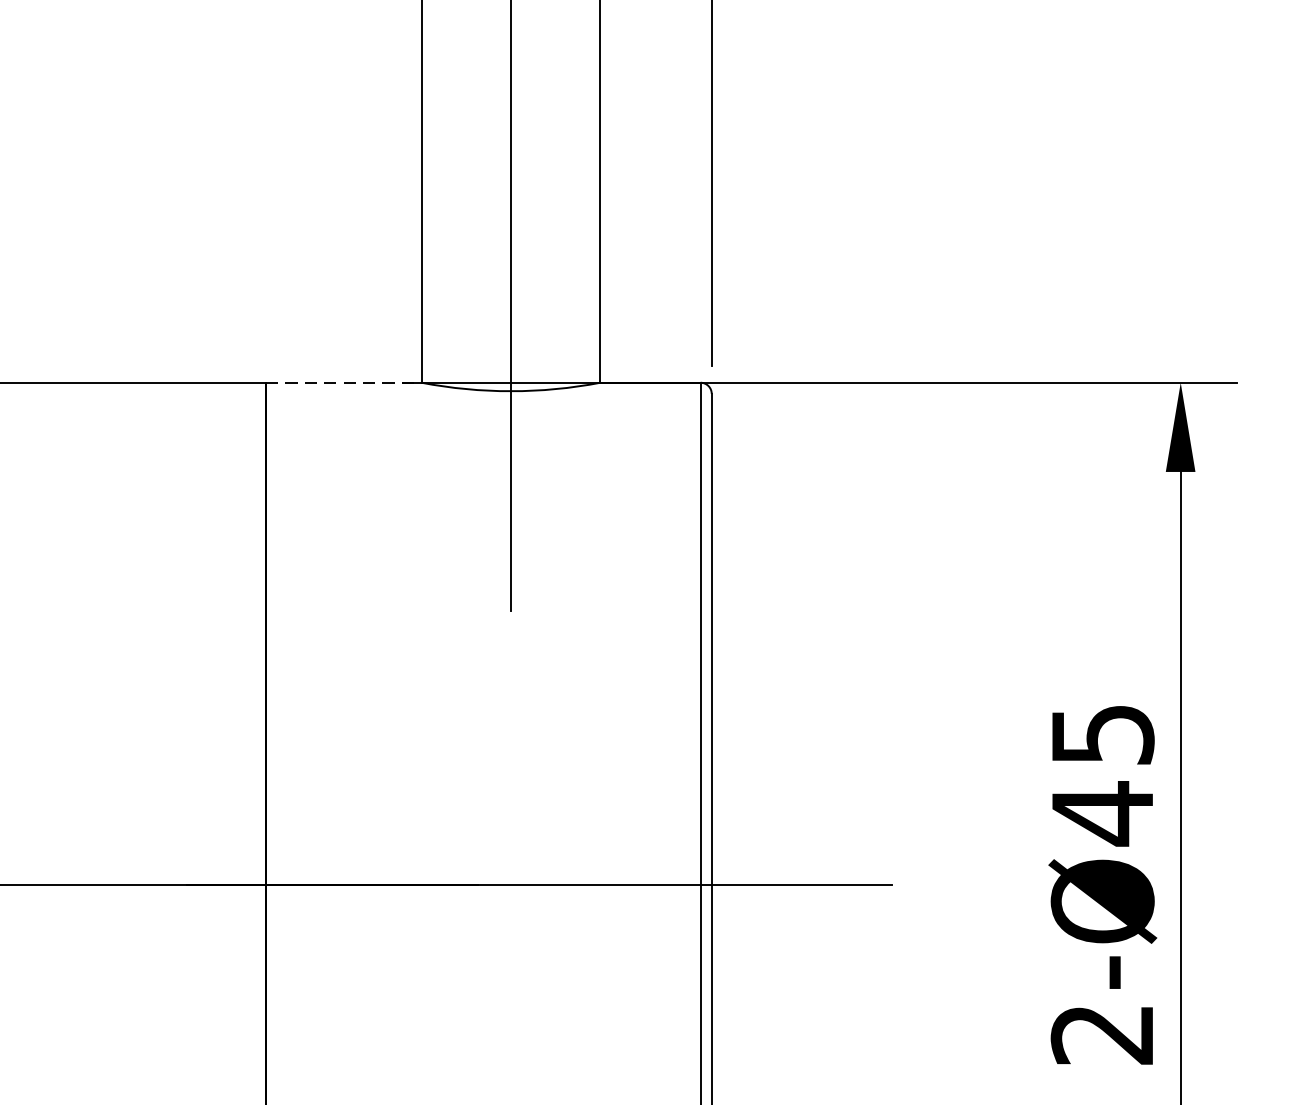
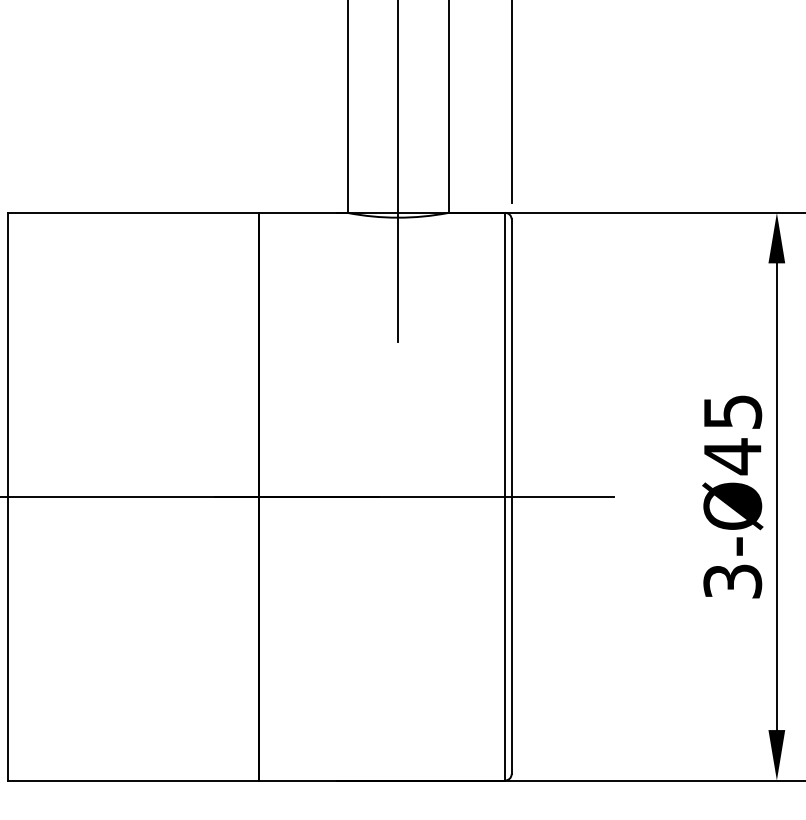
line: (345, 382) -> (304, 212), dashed -> solid
text: (1102, 1034) -> (732, 581), 2-Ø45 -> 3-Ø45

